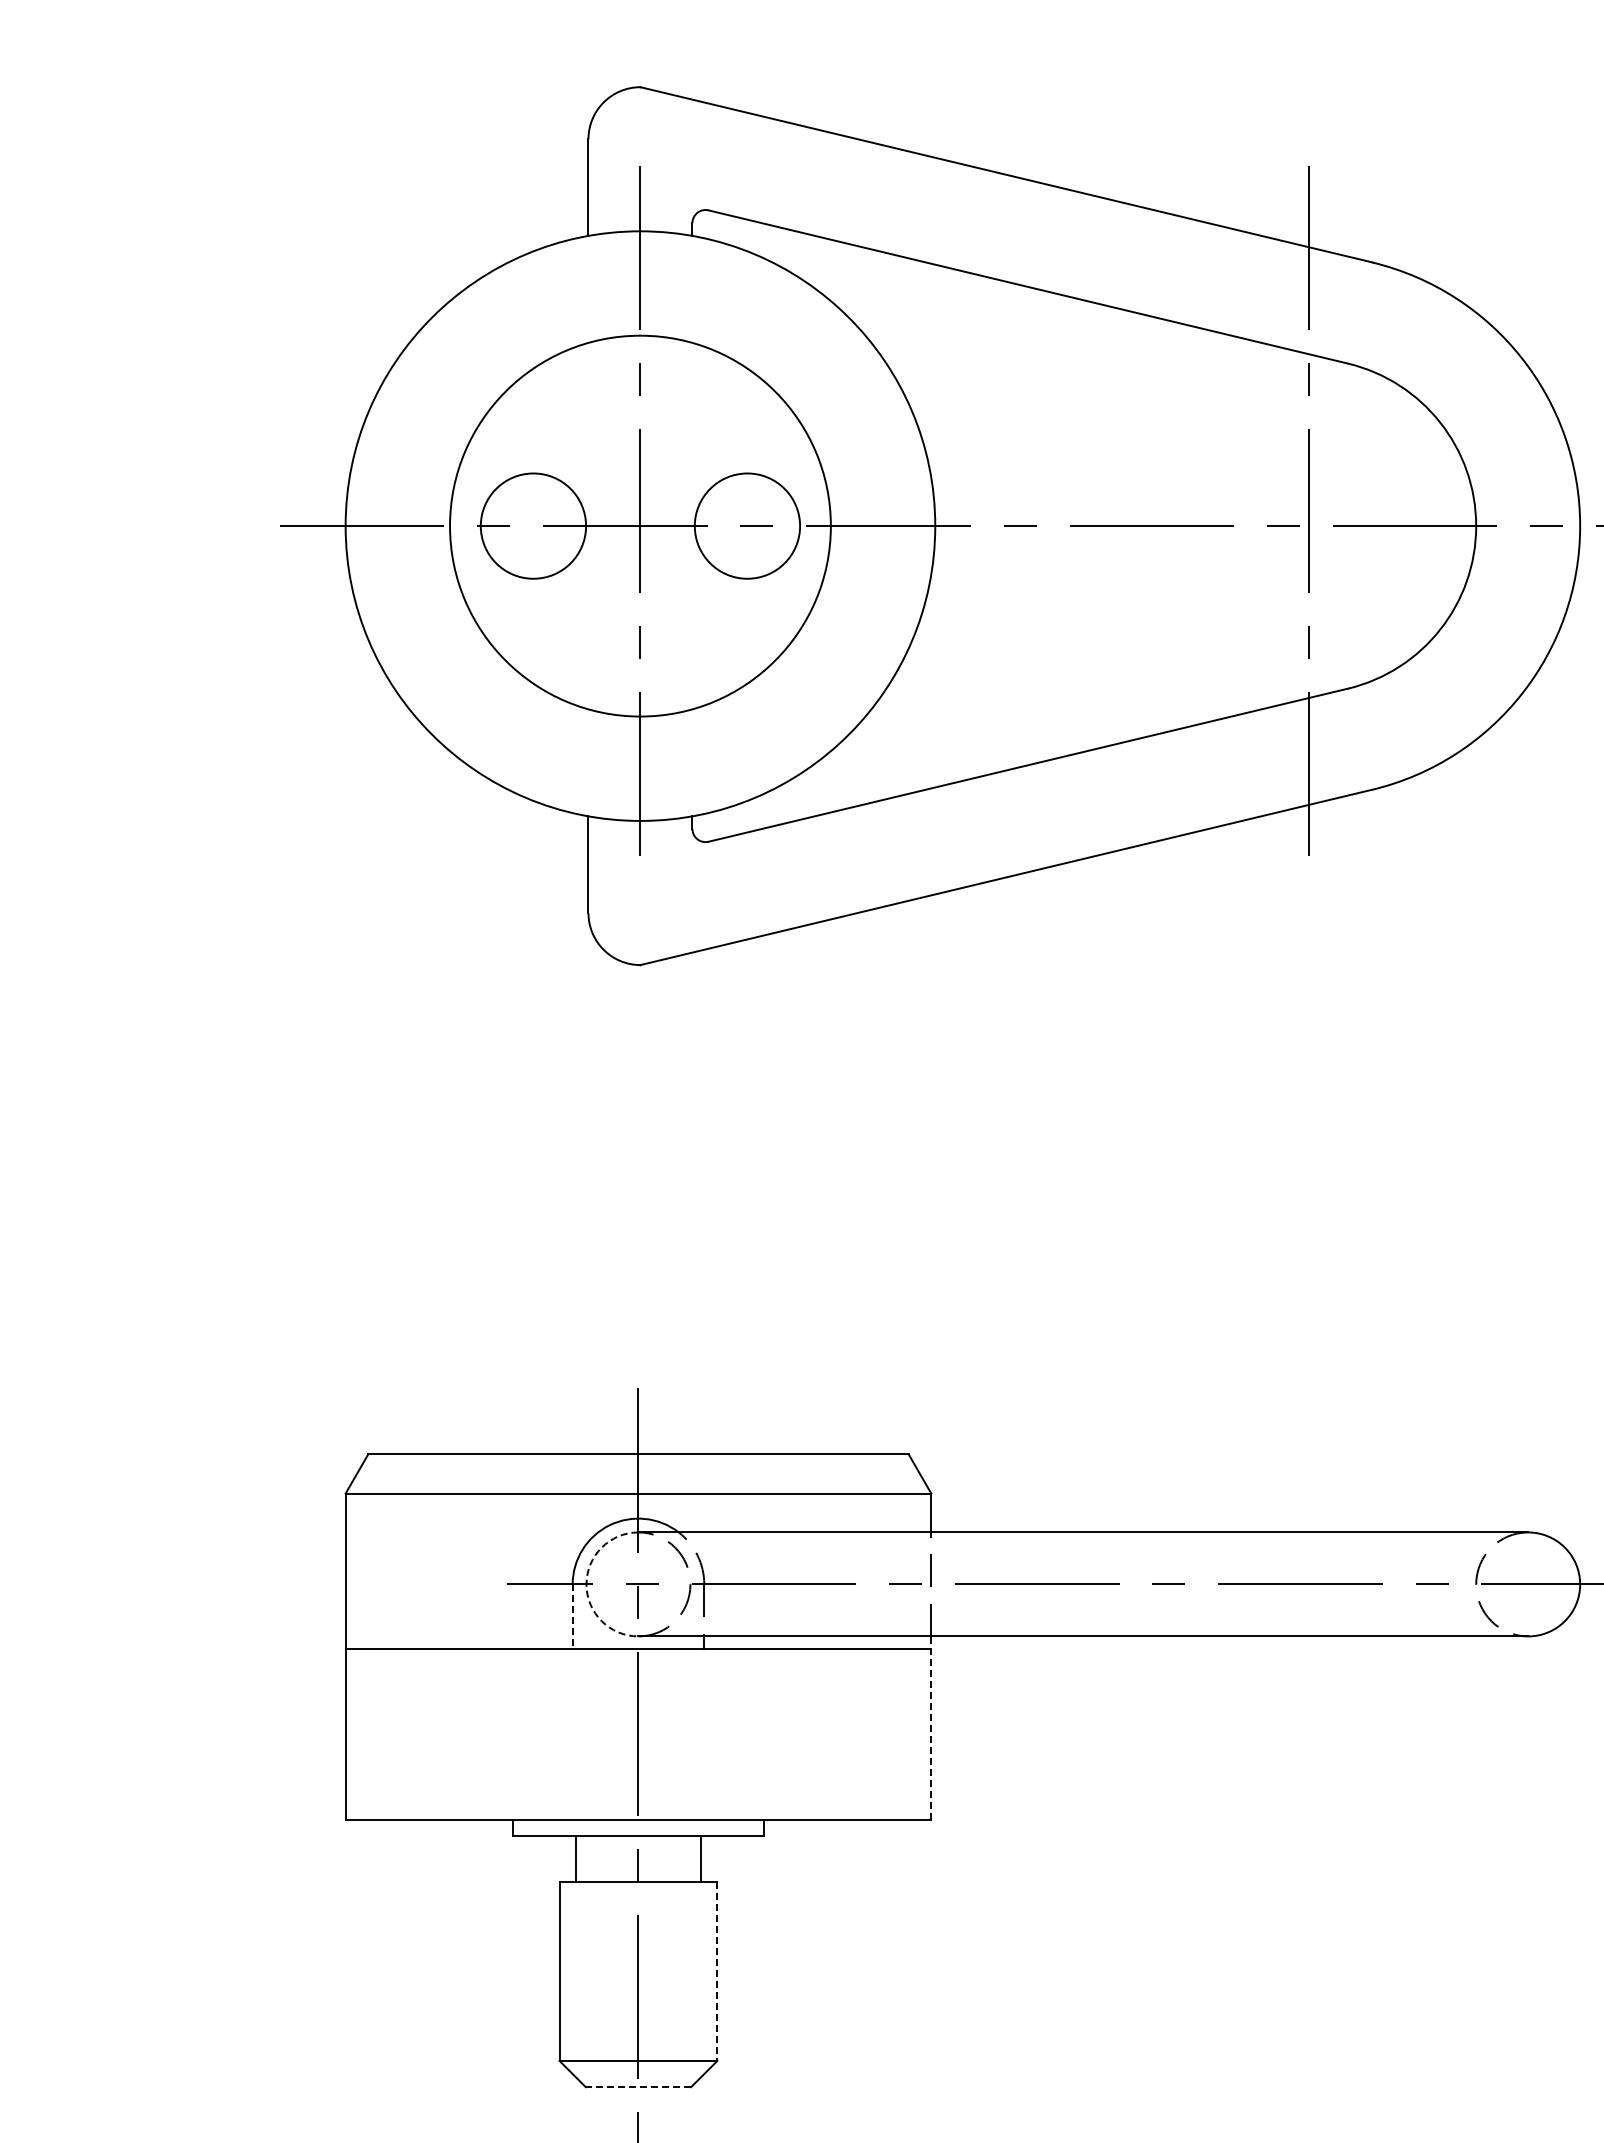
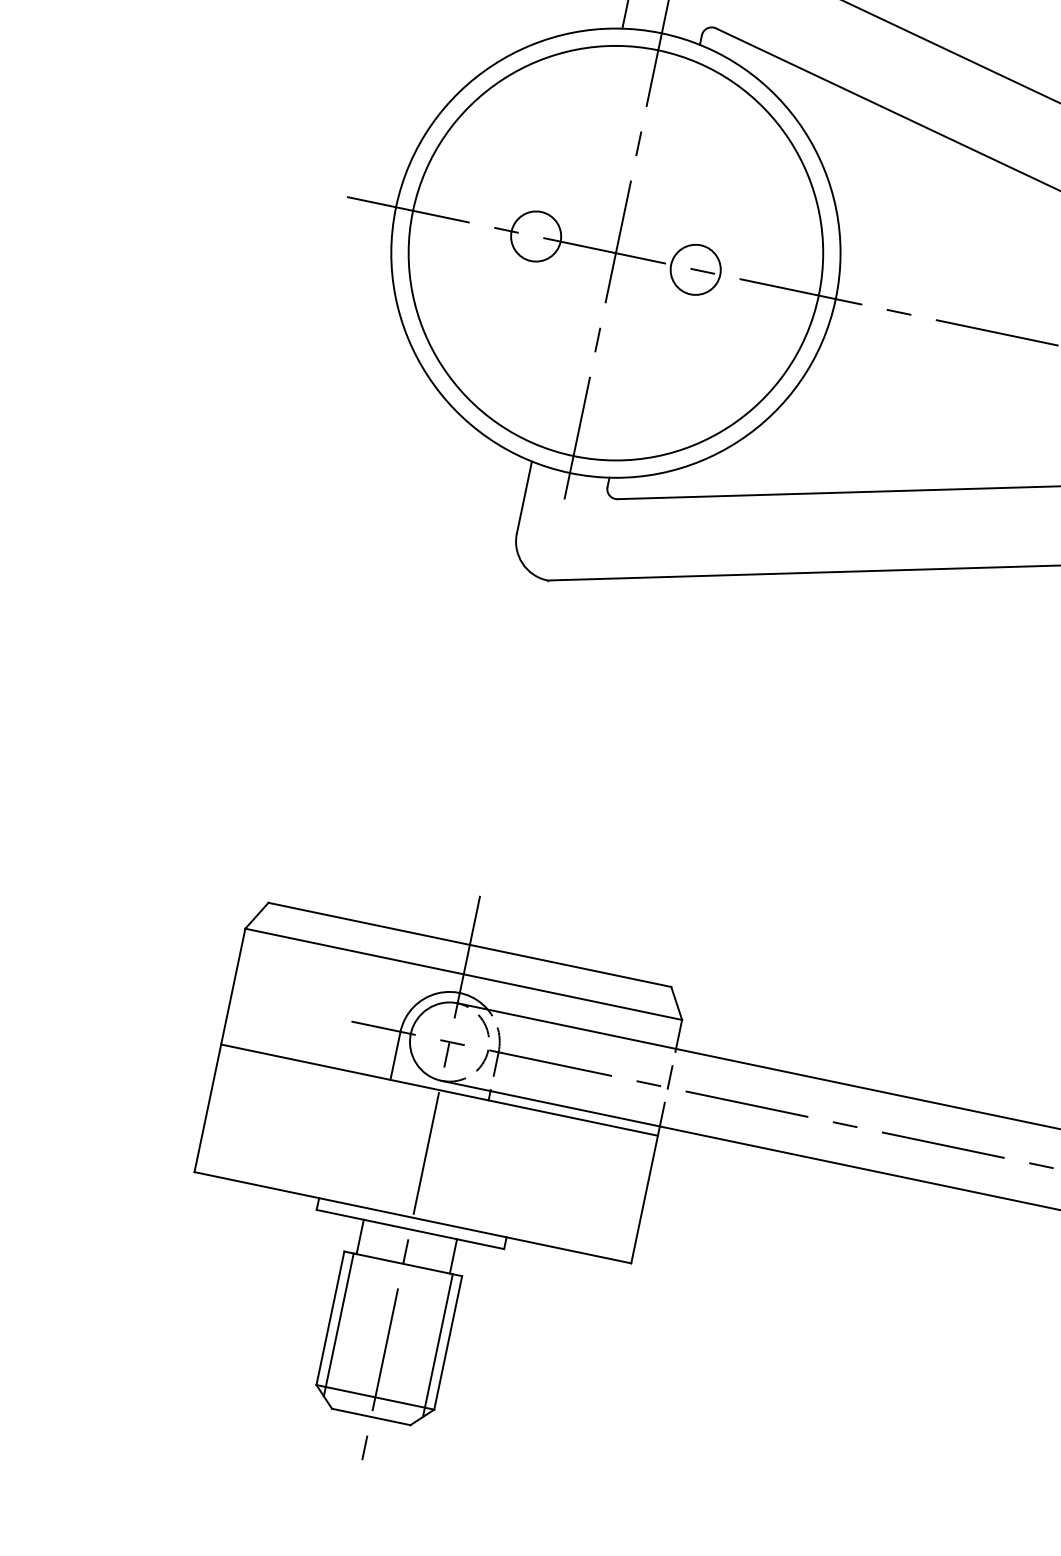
circle: (533, 526) -> (536, 236), size x0.62
circle: (640, 526) -> (615, 253), size x1.43
circle: (747, 526) -> (695, 270), size x0.62
arc: (586, 1584) -> (410, 1034), dashed -> solid
line: (572, 1617) -> (395, 1056), dashed -> solid
line: (931, 1728) -> (645, 1195), dashed -> solid
line: (717, 1971) -> (448, 1343), dashed -> solid
line: (572, 1977) -> (339, 1324), added
line: (704, 1977) -> (437, 1345), added
line: (638, 2087) -> (371, 1417), dashed -> solid

